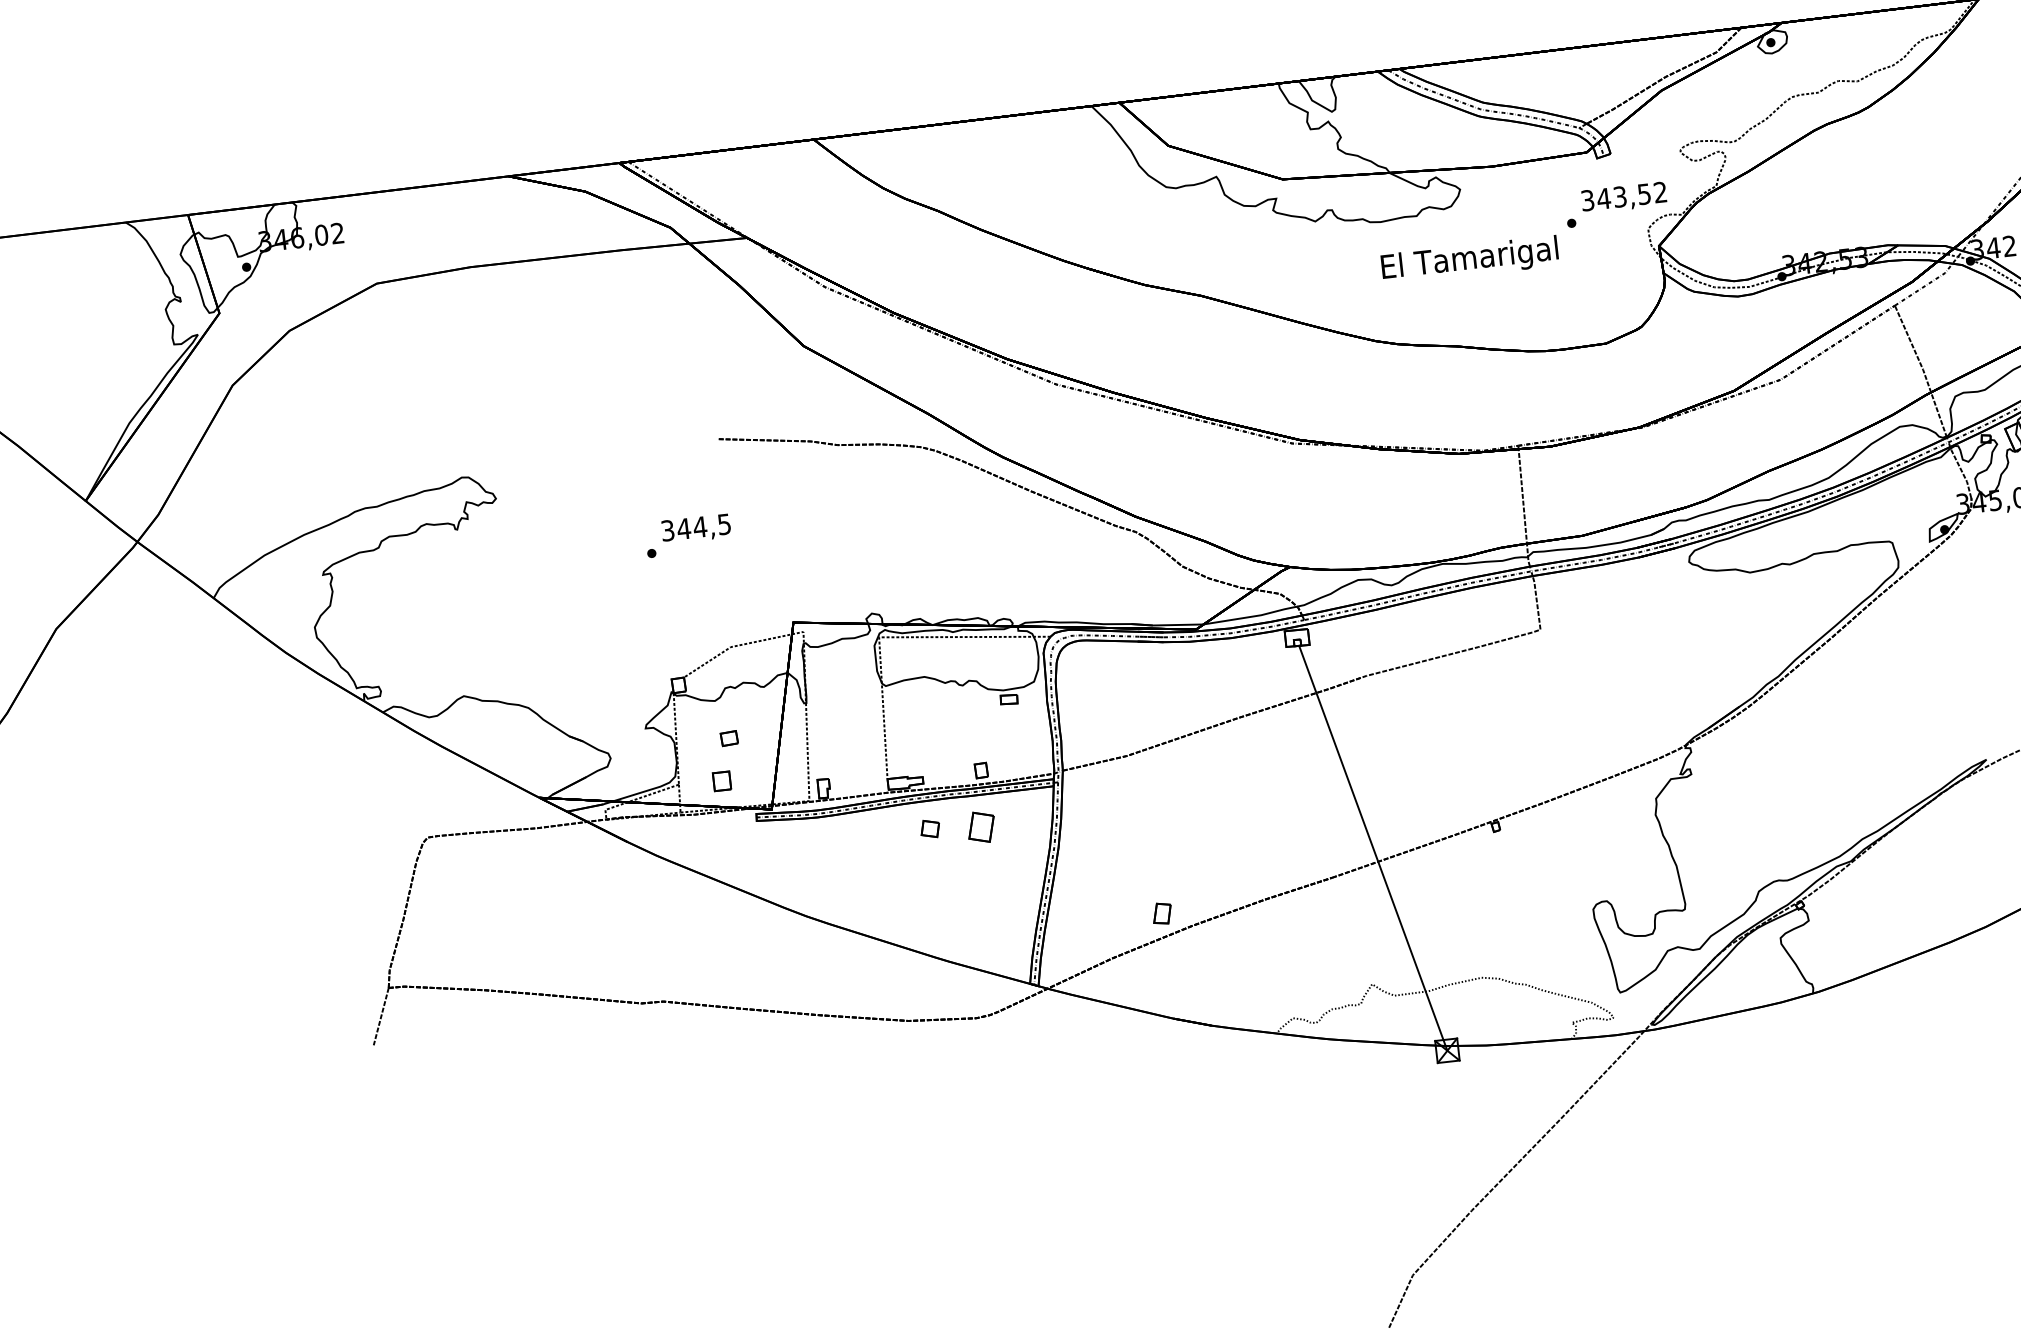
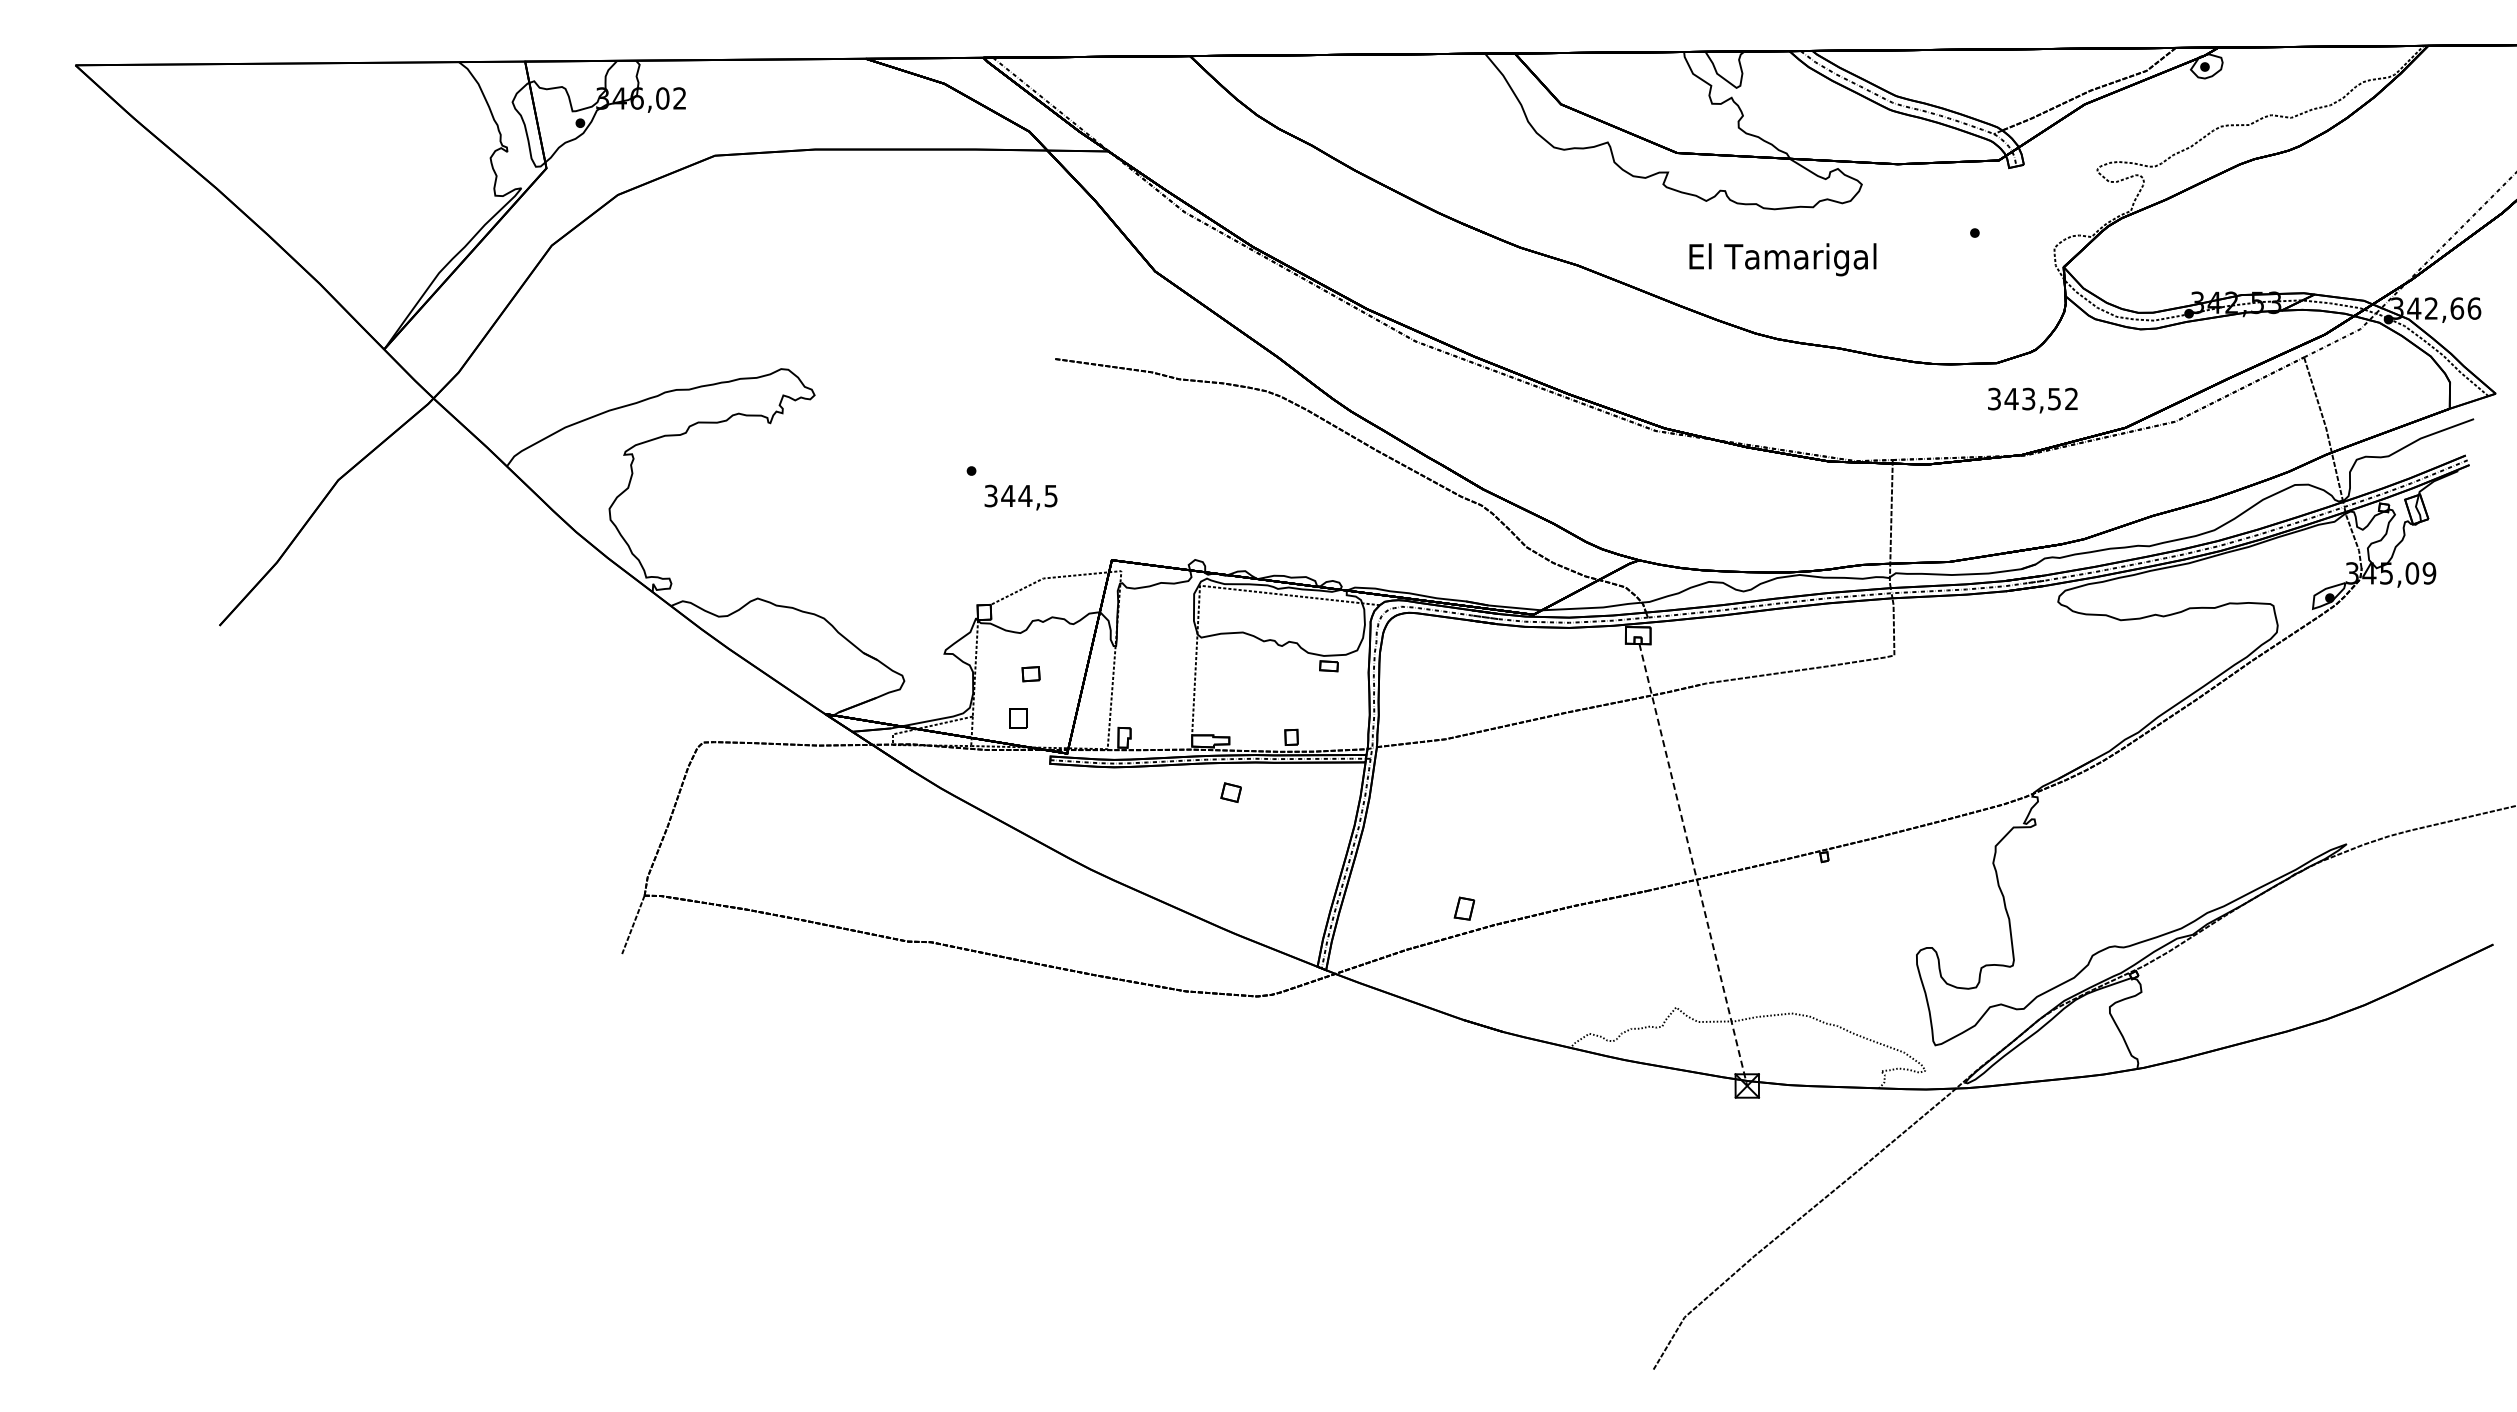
text: (1623, 197) -> (2032, 400), moved
text: (1469, 260) -> (1782, 259), moved
text: (695, 528) -> (1020, 497), moved
part: (981, 826) -> (1285, 796), removed
line: (1373, 848) -> (1693, 865), solid -> dashed

